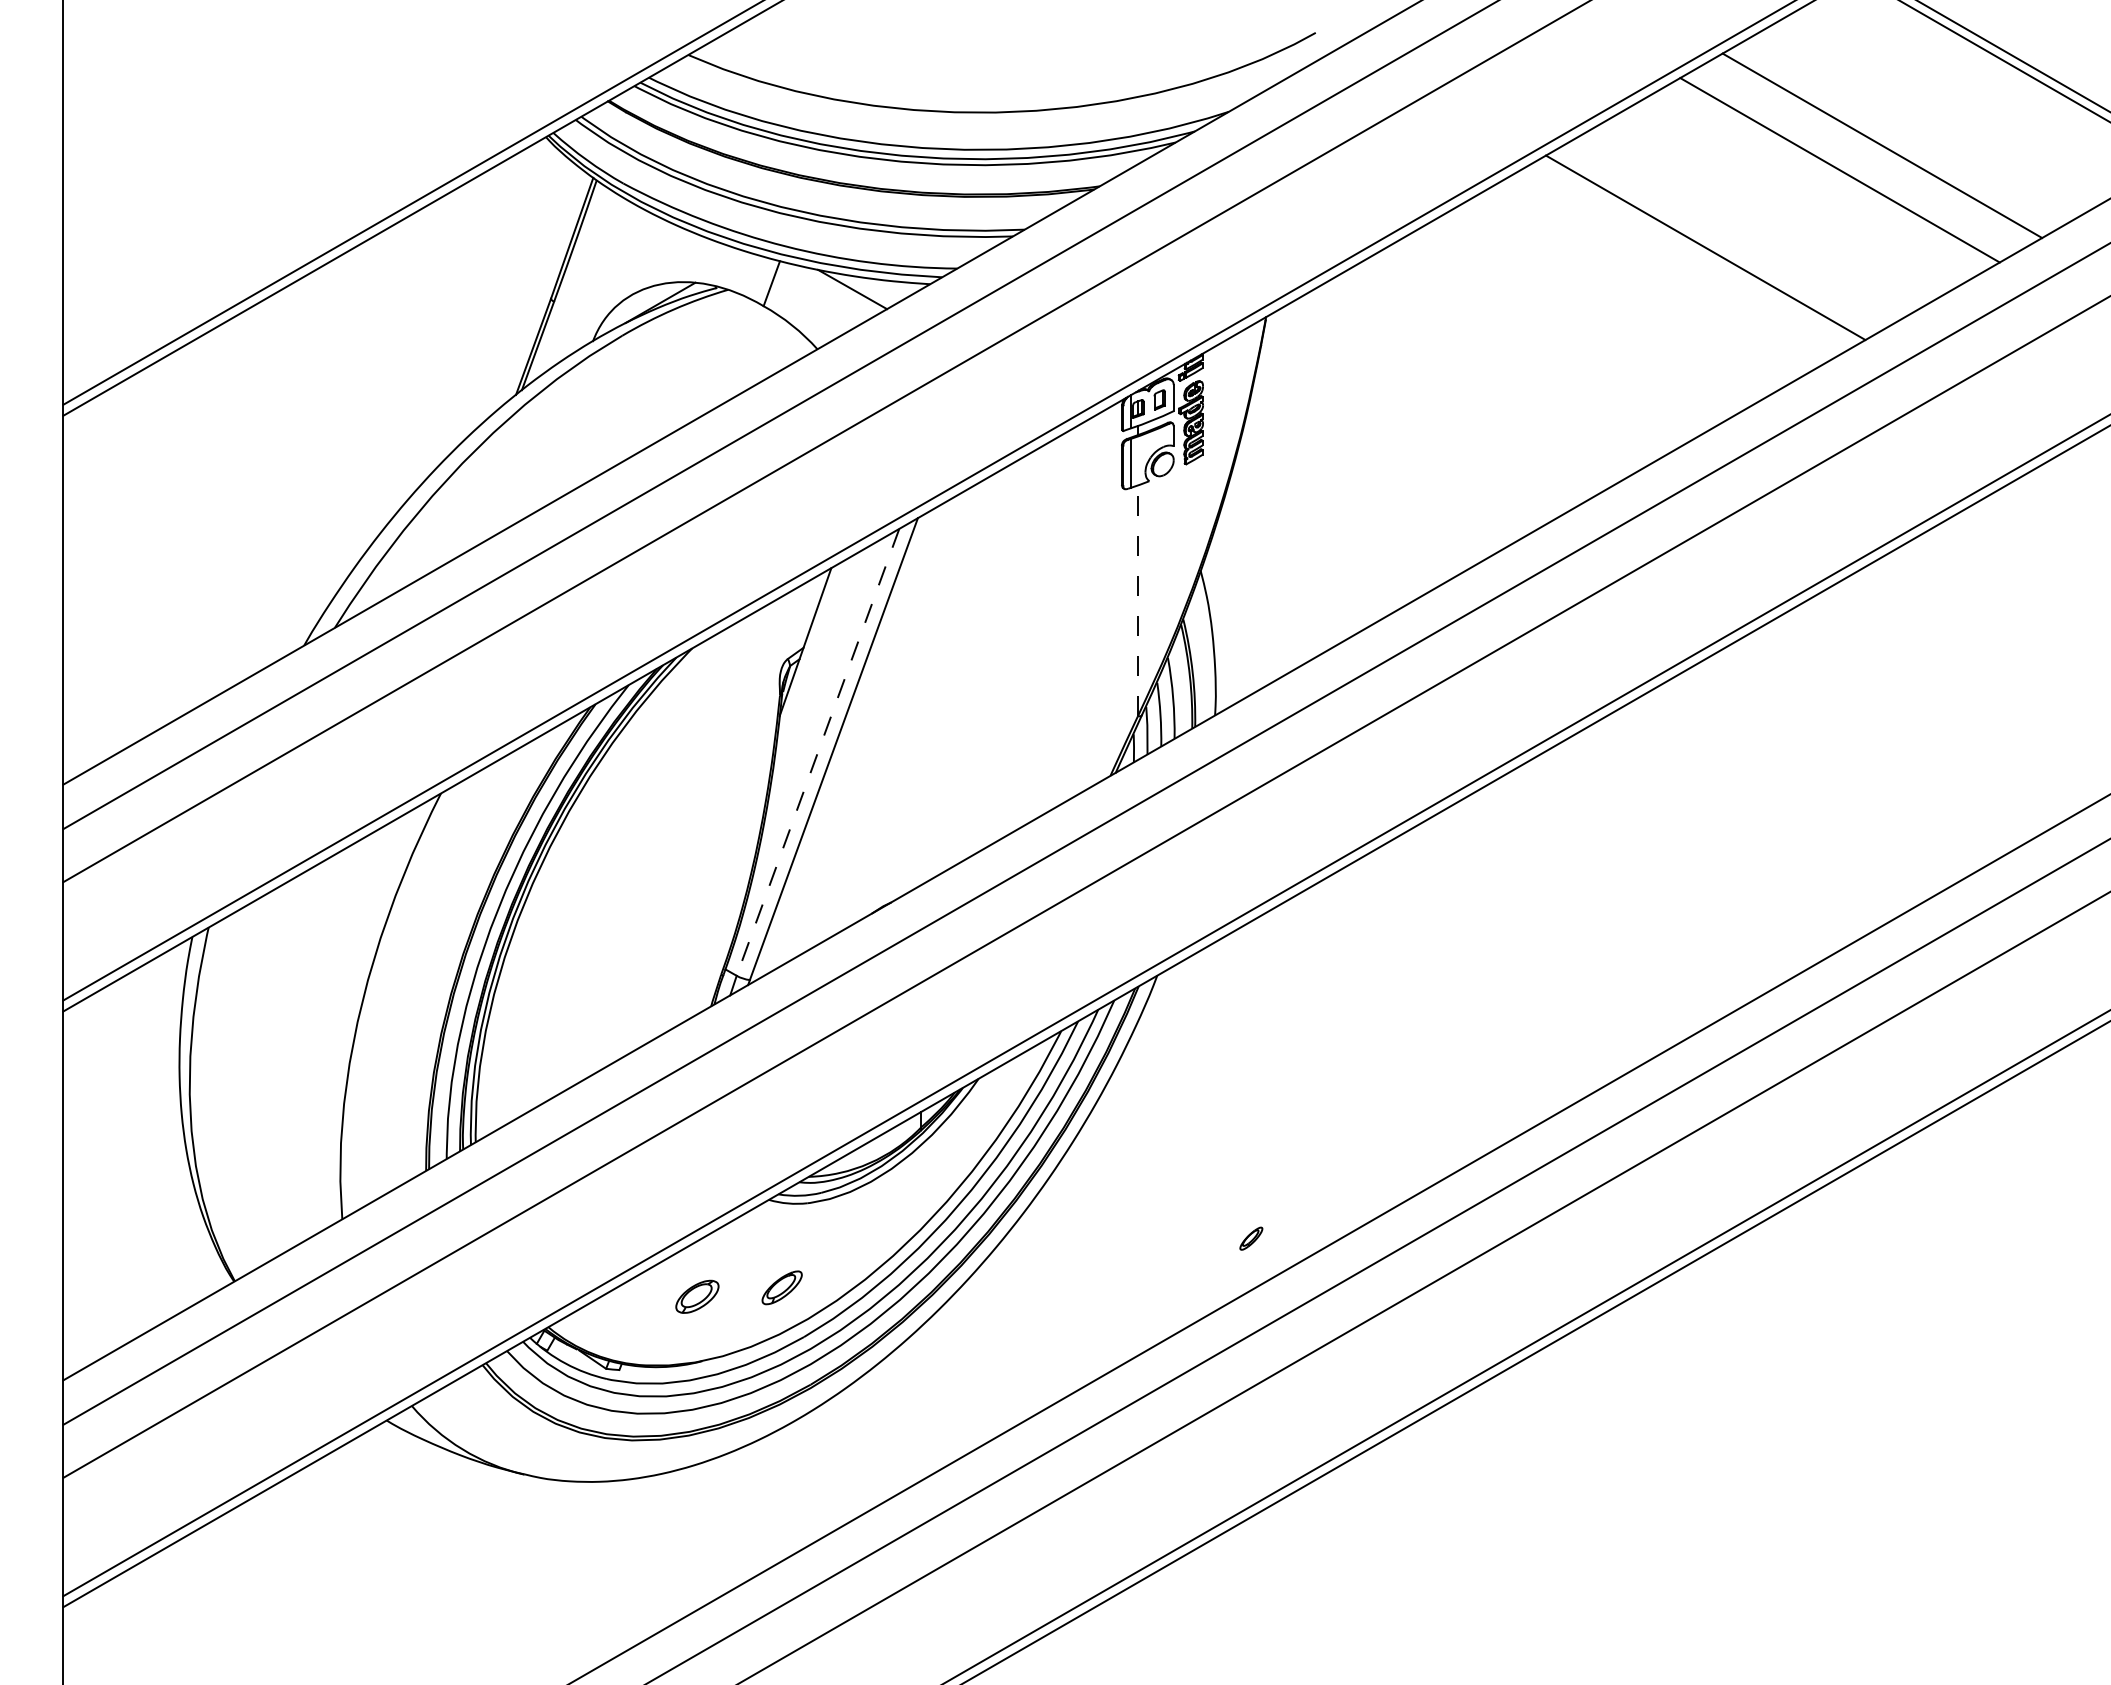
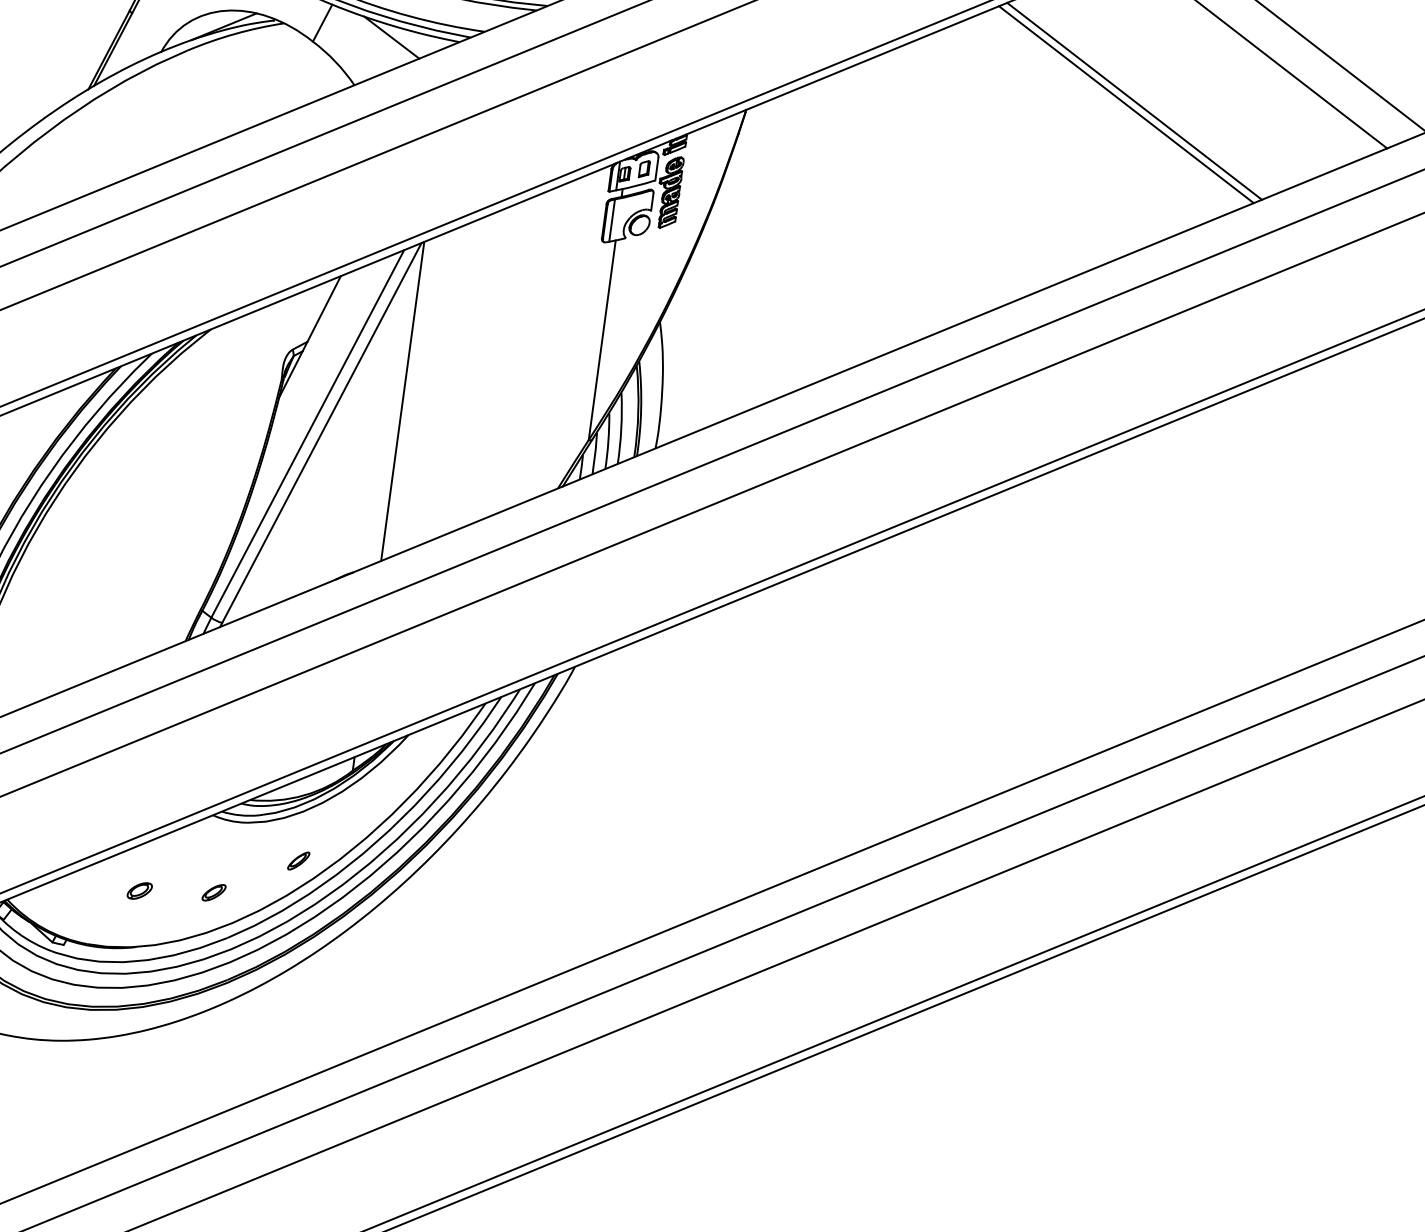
line: (1696, 252) -> (1126, 104), added
line: (1137, 600) -> (601, 339), dashed -> solid
line: (920, 700) -> (402, 401), added
line: (818, 752) -> (308, 434), dashed -> solid
part: (1251, 1238) -> (298, 860), moved
part: (781, 1287) -> (213, 892), size x0.62
part: (697, 1297) -> (139, 891), size x0.62

